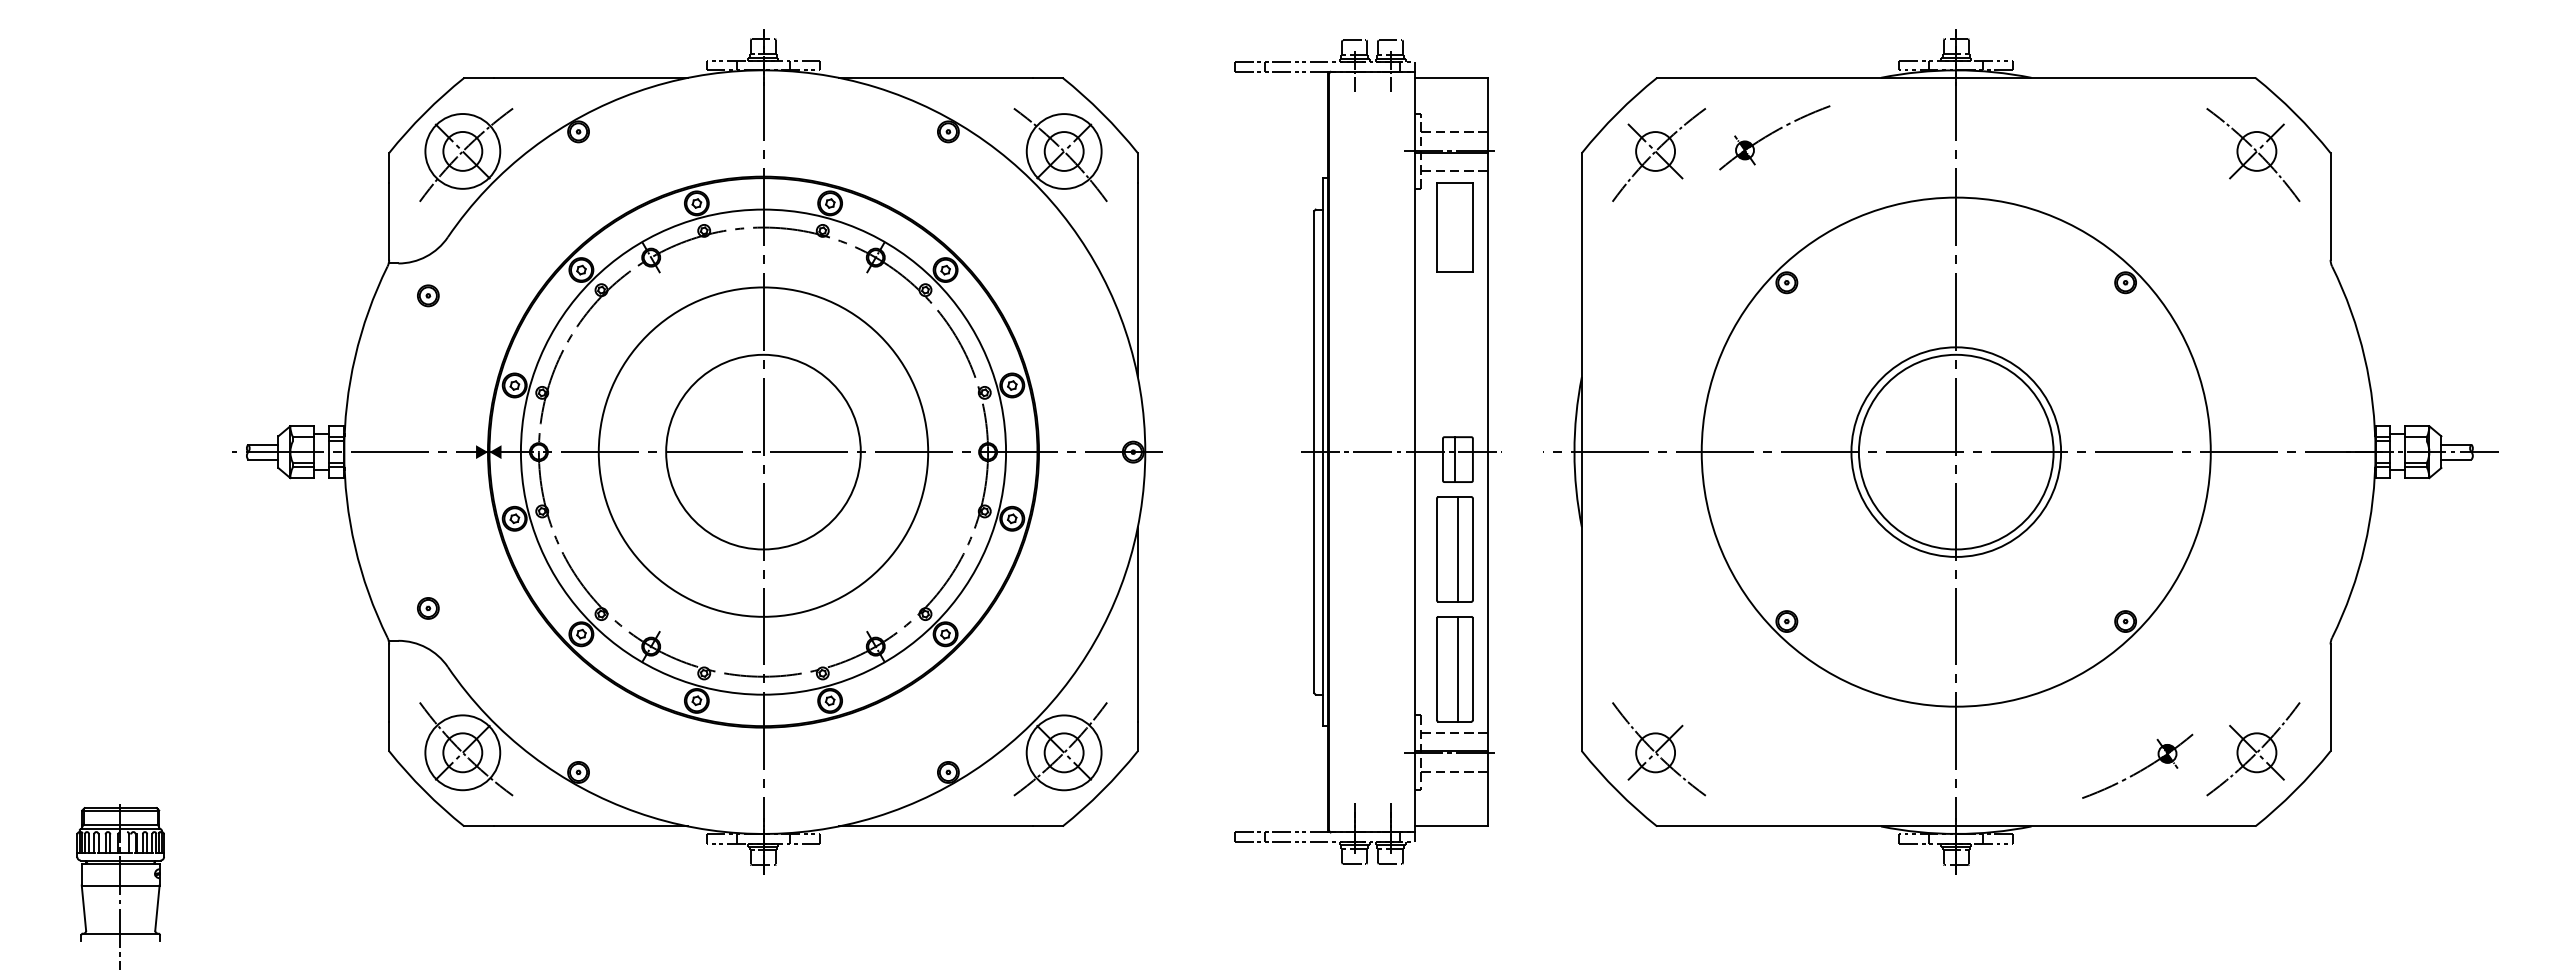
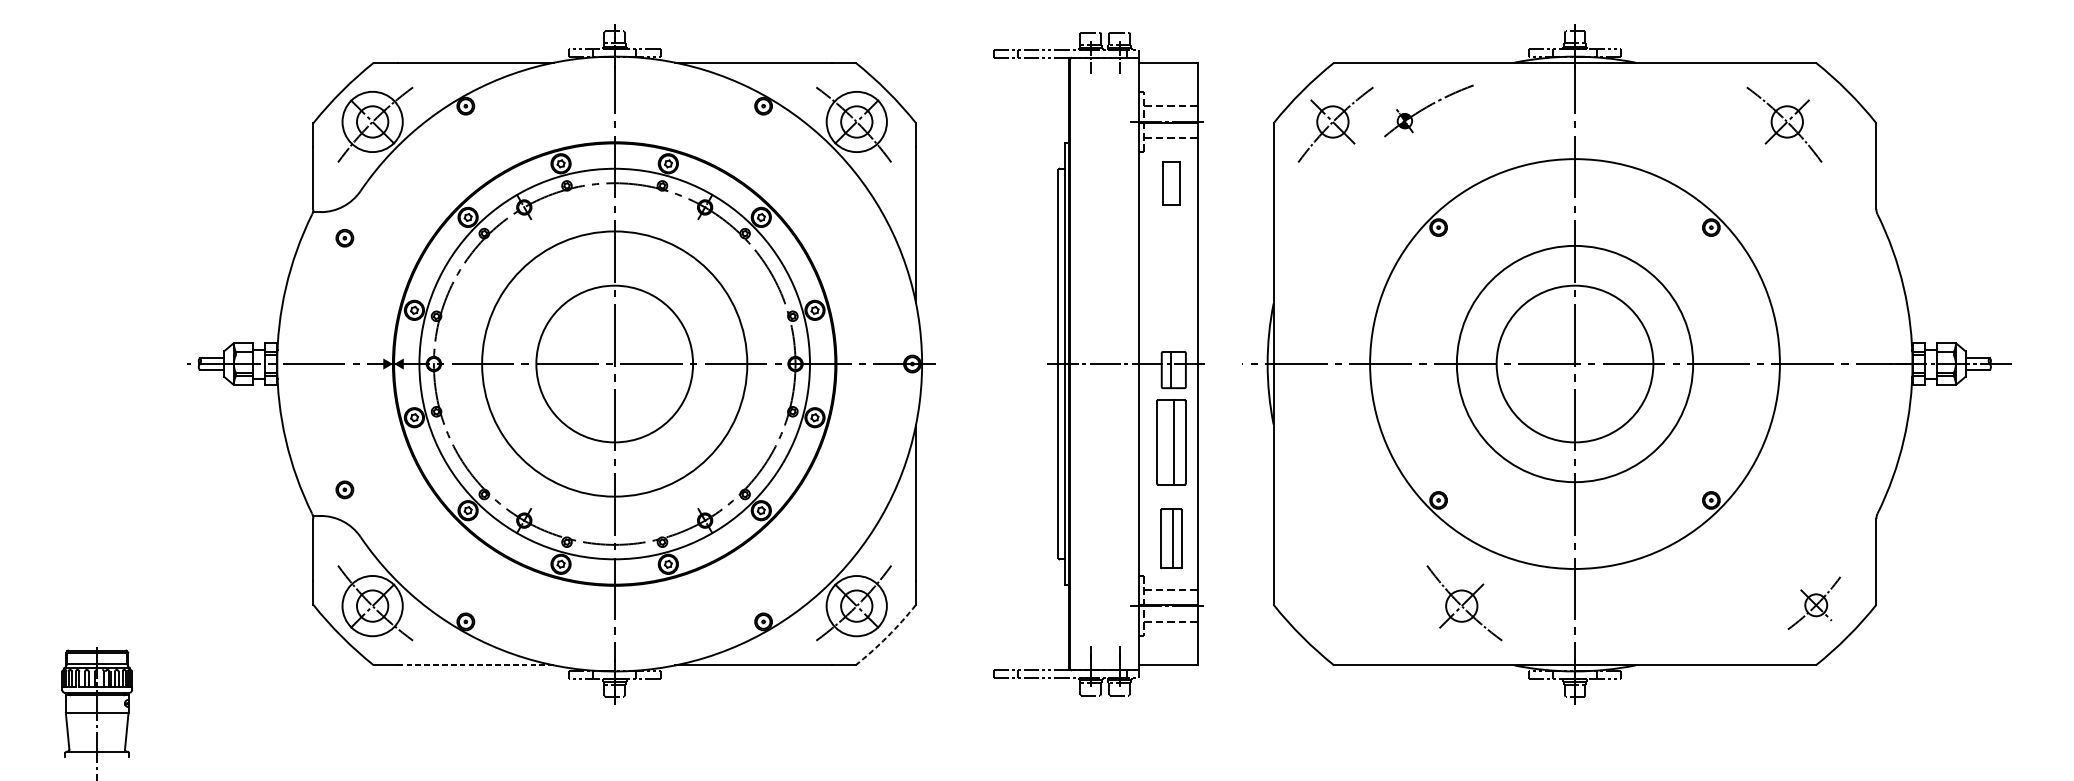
part: (2253, 155) -> (1784, 125), moved
part: (1454, 227) -> (1171, 183), size x0.6
circle: (1956, 451) -> (1575, 363), size x1.4
part: (1454, 669) -> (1171, 539), size x0.7
part: (1659, 749) -> (1464, 603), moved
part: (2253, 749) -> (1814, 603), size x0.7
part: (2137, 765) -> (1720, 616), removed
arc: (1102, 790) -> (887, 636), solid -> dashed
line: (591, 826) -> (476, 665), solid -> dashed

